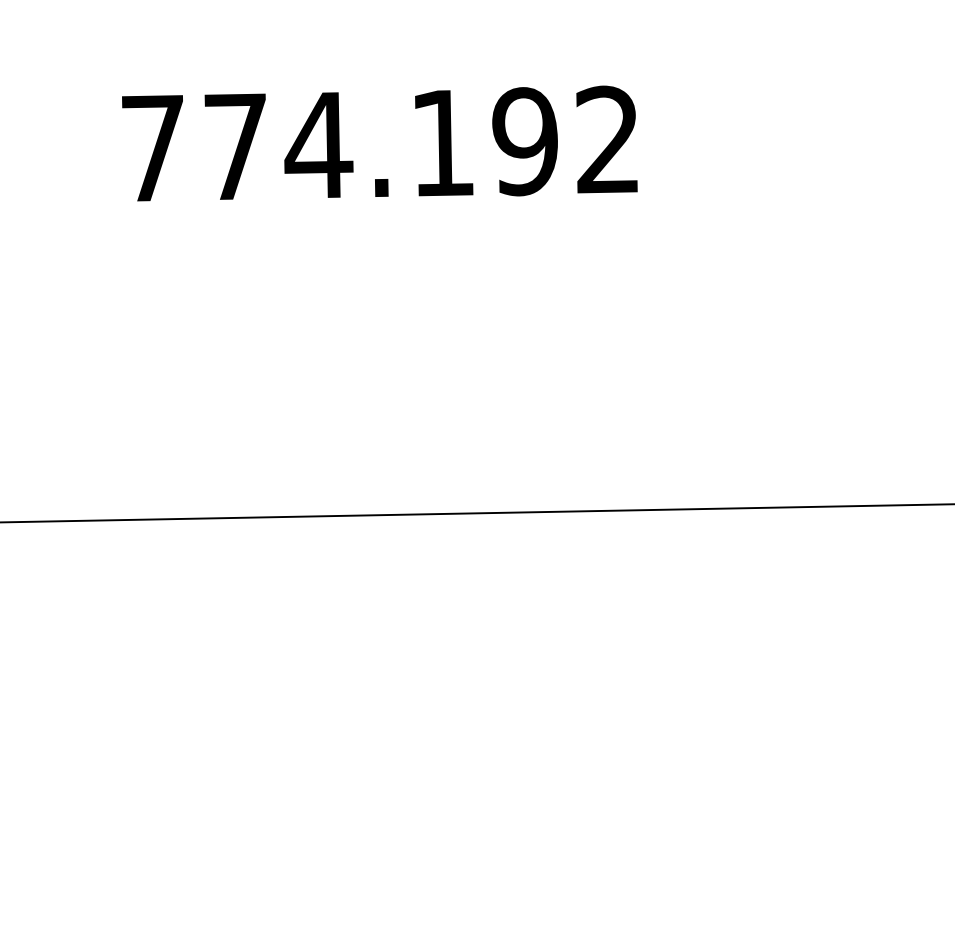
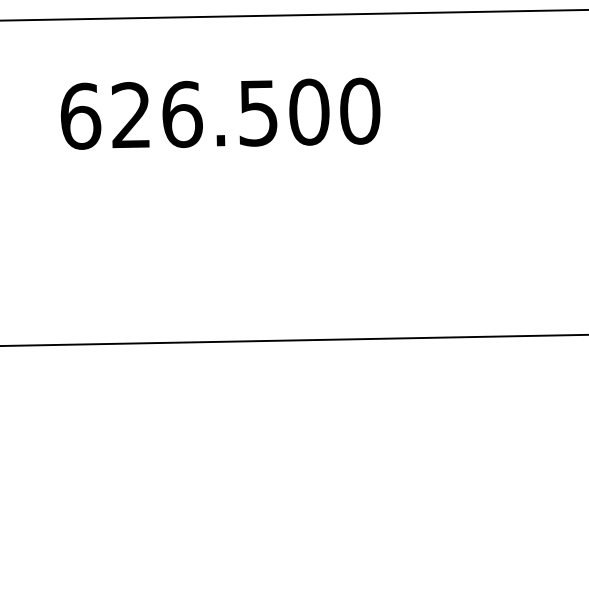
text: (380, 143) -> (220, 113), 774.192 -> 626.500

